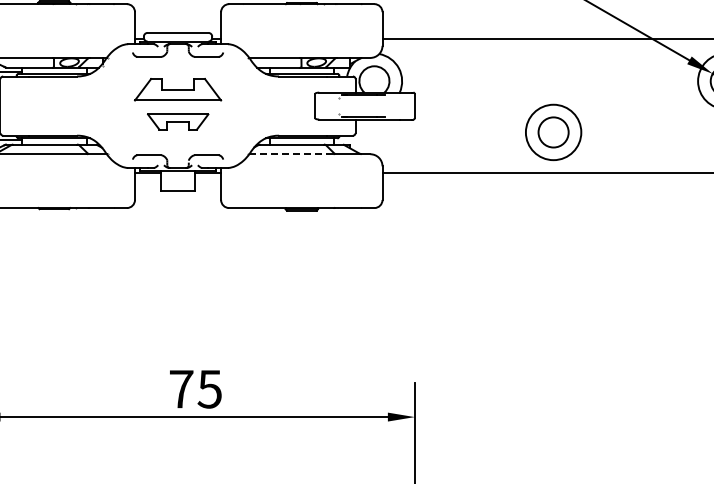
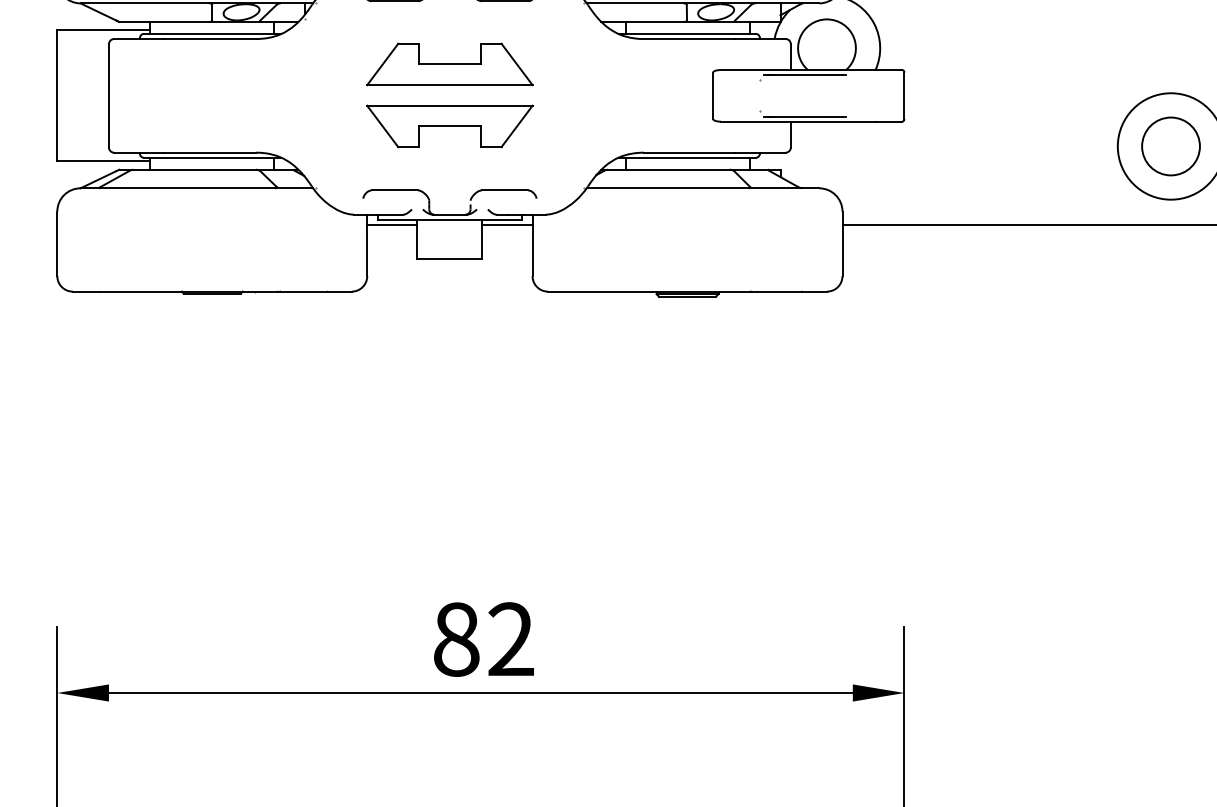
part: (178, 121) -> (450, 125), size x1.43
line: (292, 154) -> (669, 188), dashed -> solid
text: (195, 388) -> (483, 638), 75 -> 82

